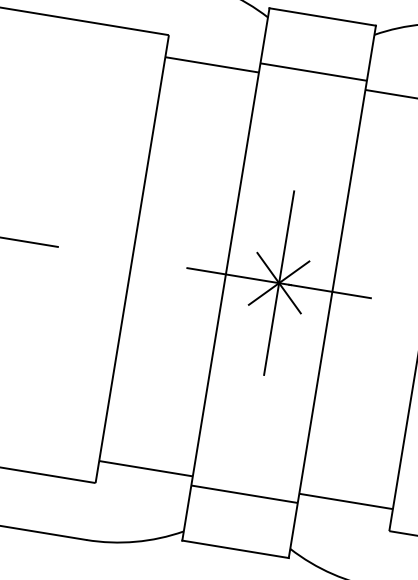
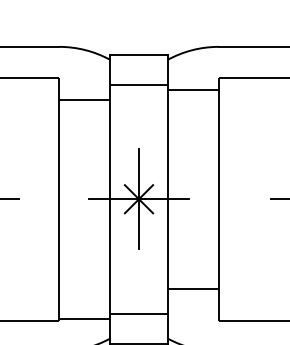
line: (211, 64) -> (84, 99), moved
line: (145, 468) -> (84, 318), moved
line: (344, 500) -> (192, 288), moved

